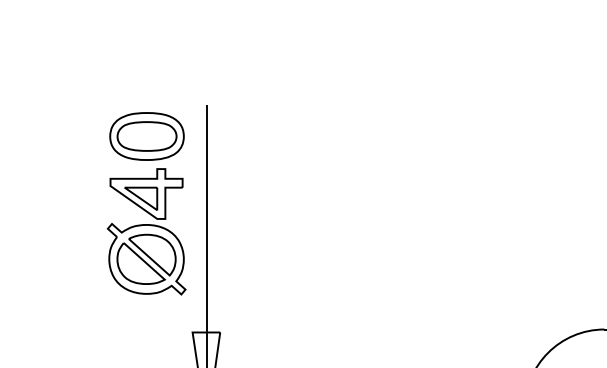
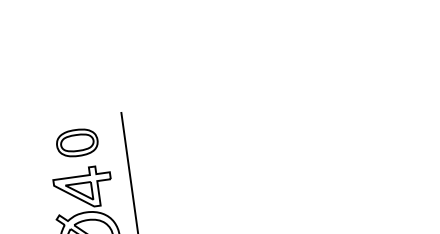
part: (146, 136) -> (76, 143), size x0.7

